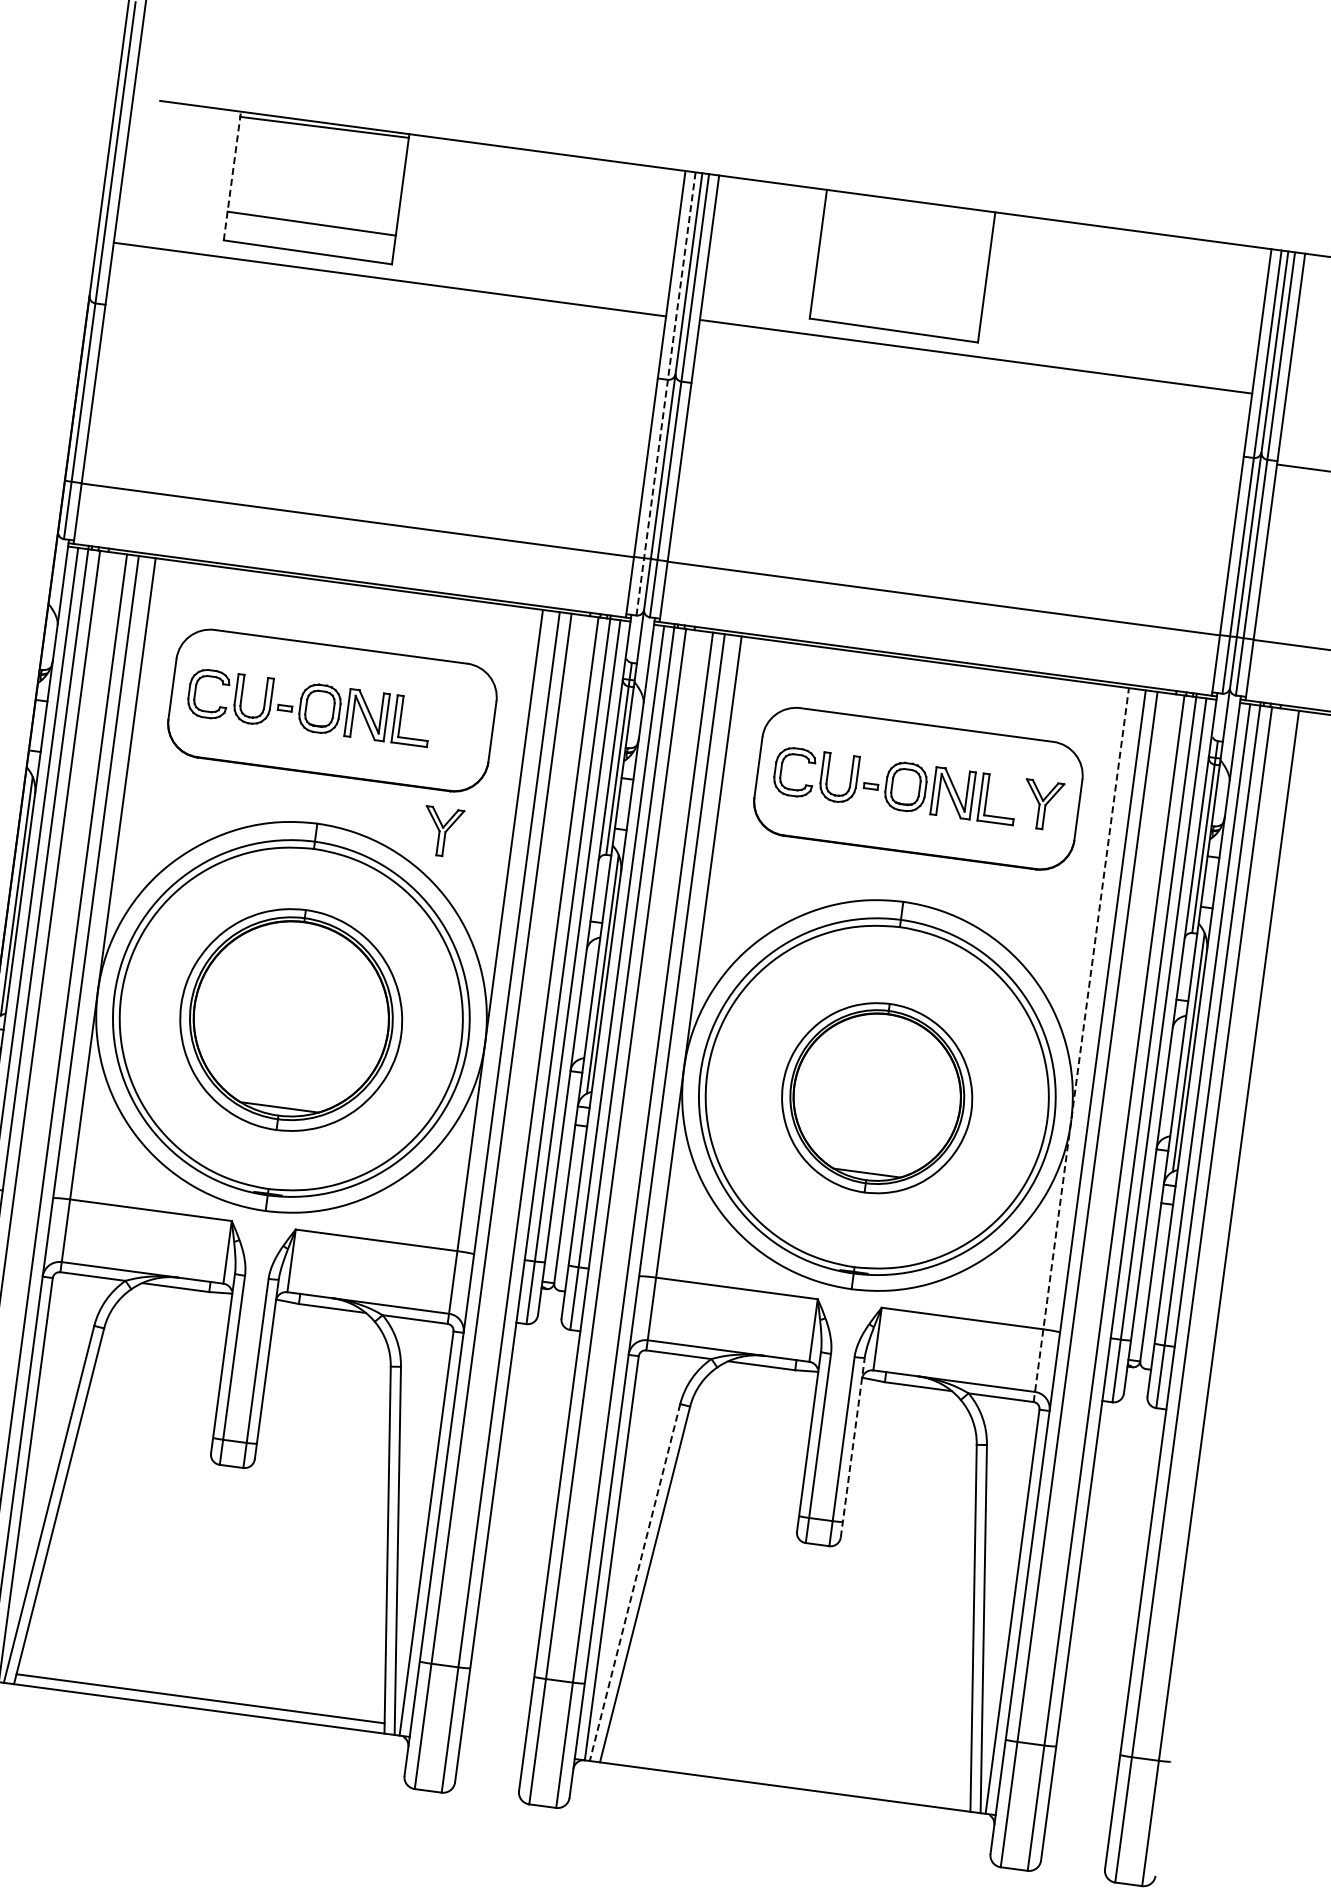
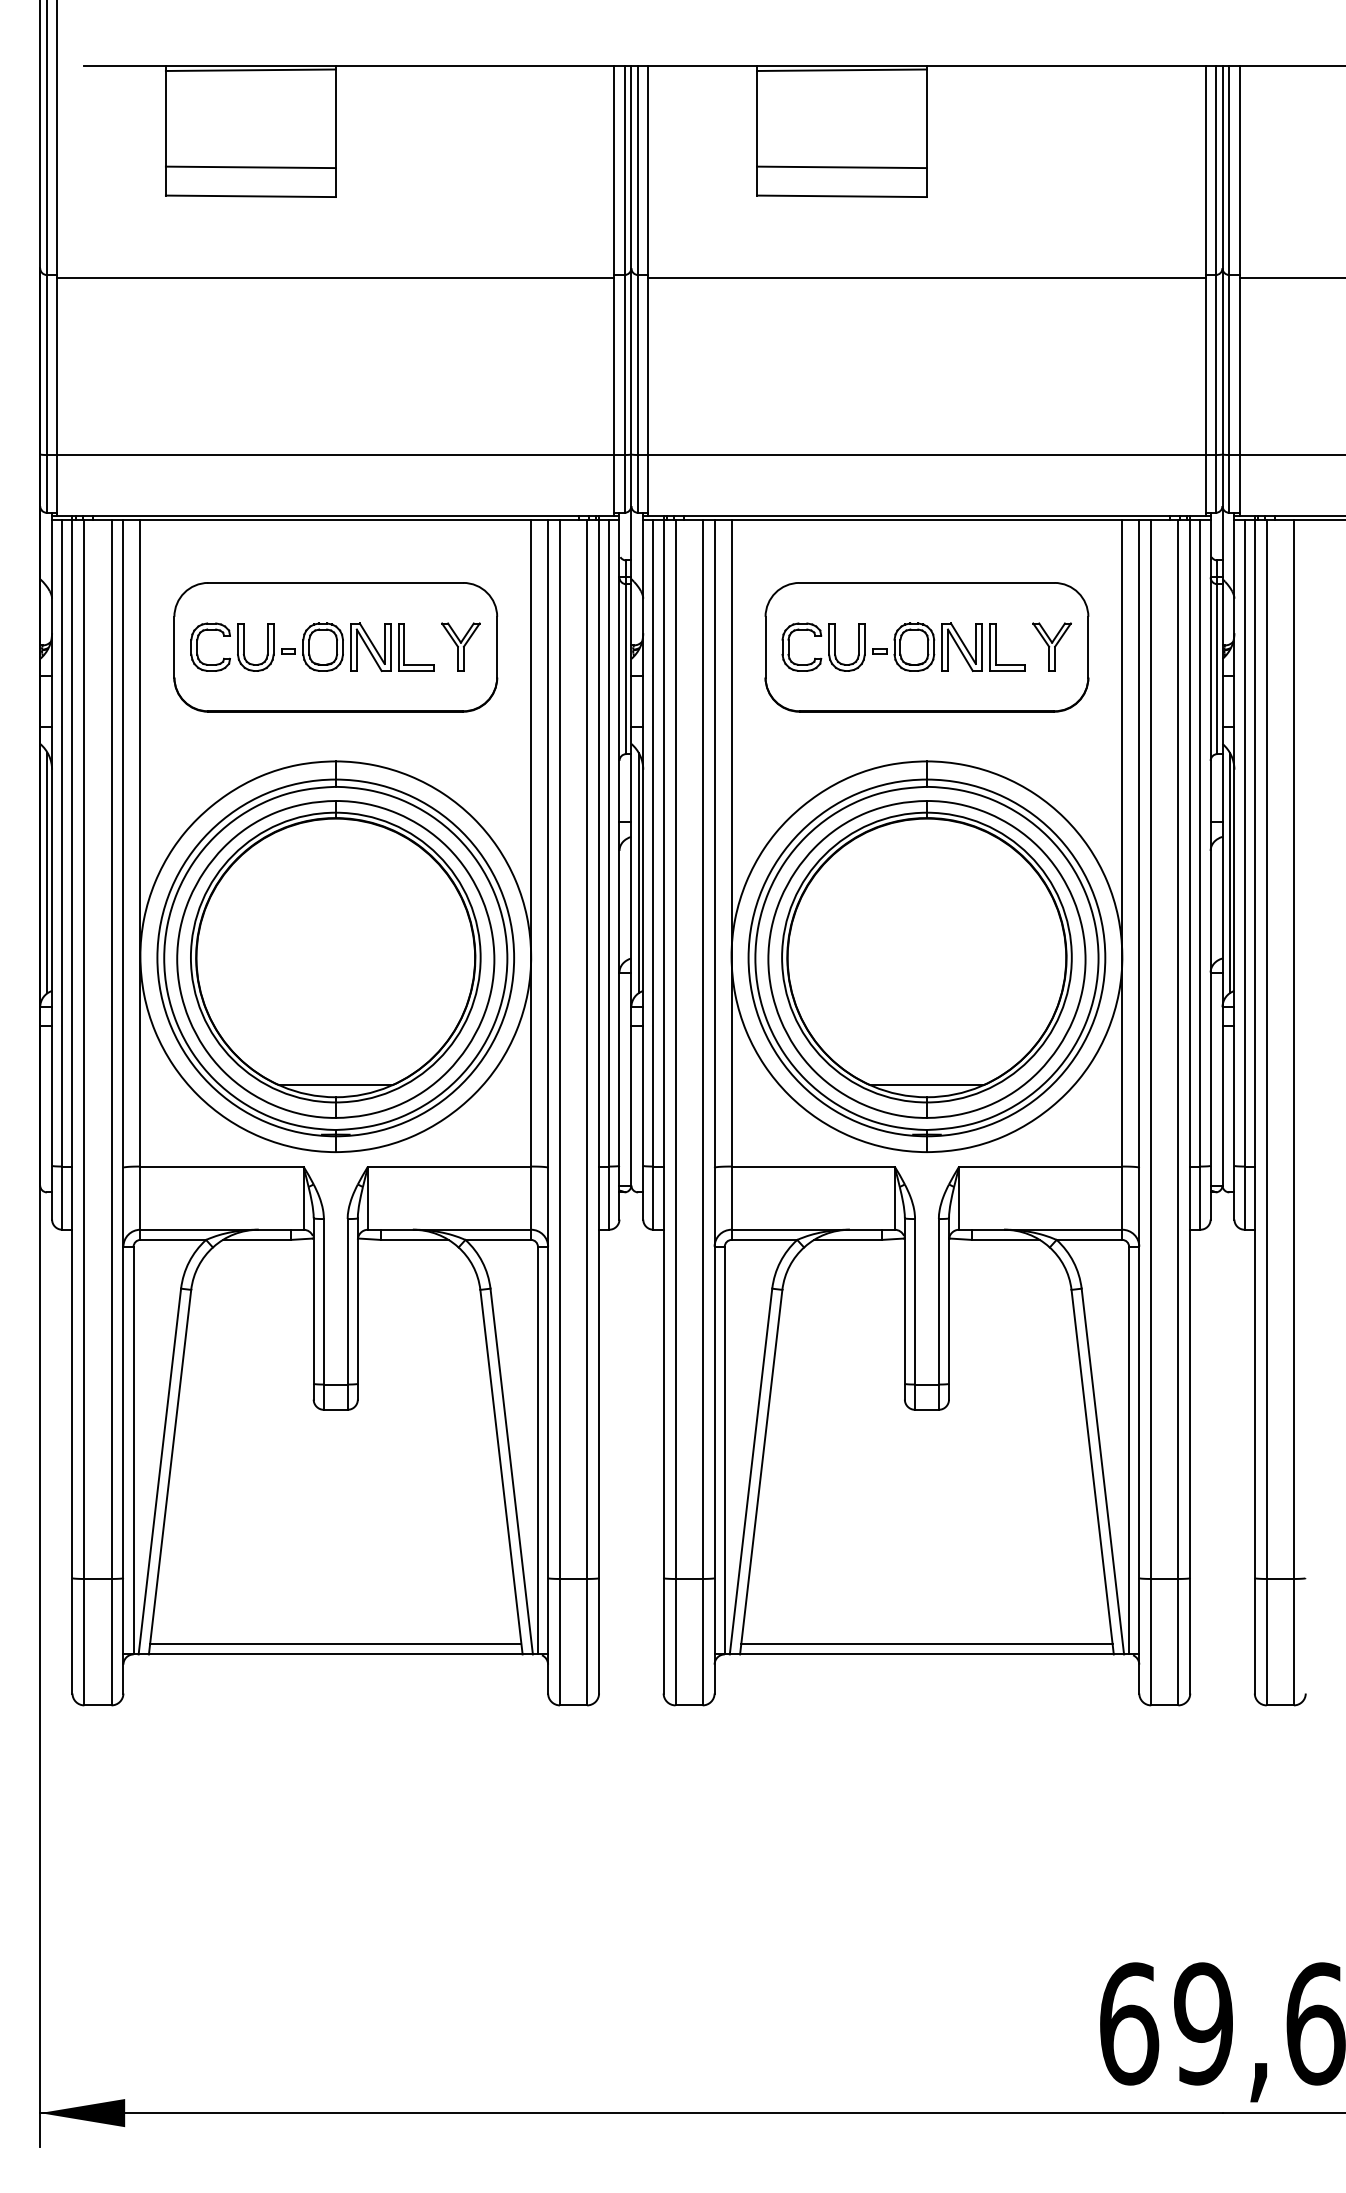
line: (232, 175) -> (165, 130), dashed -> solid
line: (910, 205) -> (841, 70), added
line: (389, 279) -> (335, 278), moved
line: (897, 301) -> (841, 167), added
line: (975, 356) -> (926, 278), moved
line: (665, 394) -> (624, 289), dashed -> solid
part: (442, 831) -> (460, 646), moved
part: (290, 1020) -> (335, 959), size x1.43
line: (1081, 1044) -> (1122, 879), dashed -> solid
part: (876, 1098) -> (926, 959), size x1.67
line: (853, 1447) -> (949, 1308), dashed -> solid
line: (634, 1583) -> (750, 1472), dashed -> solid
line: (786, 1777) -> (926, 1644), added

